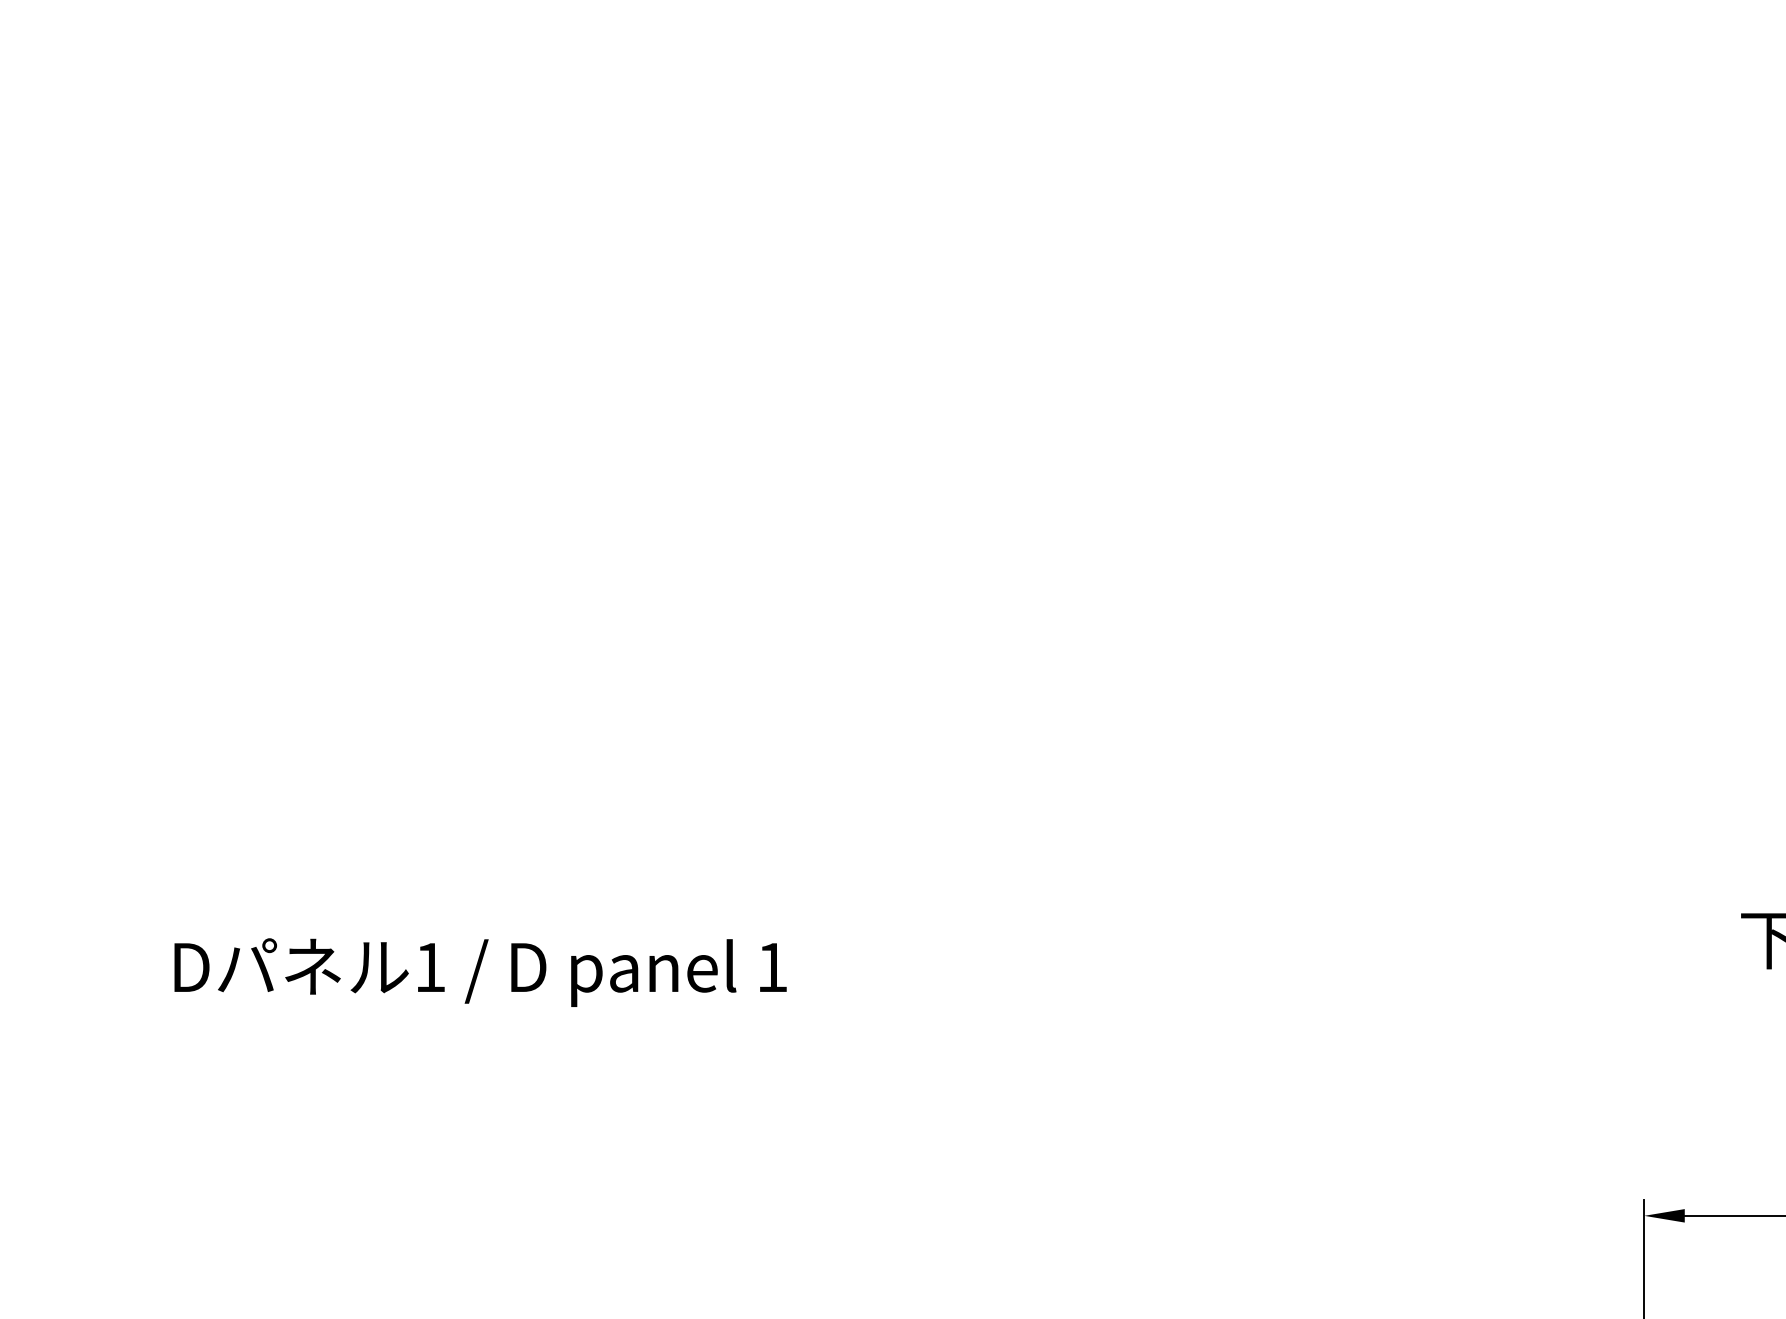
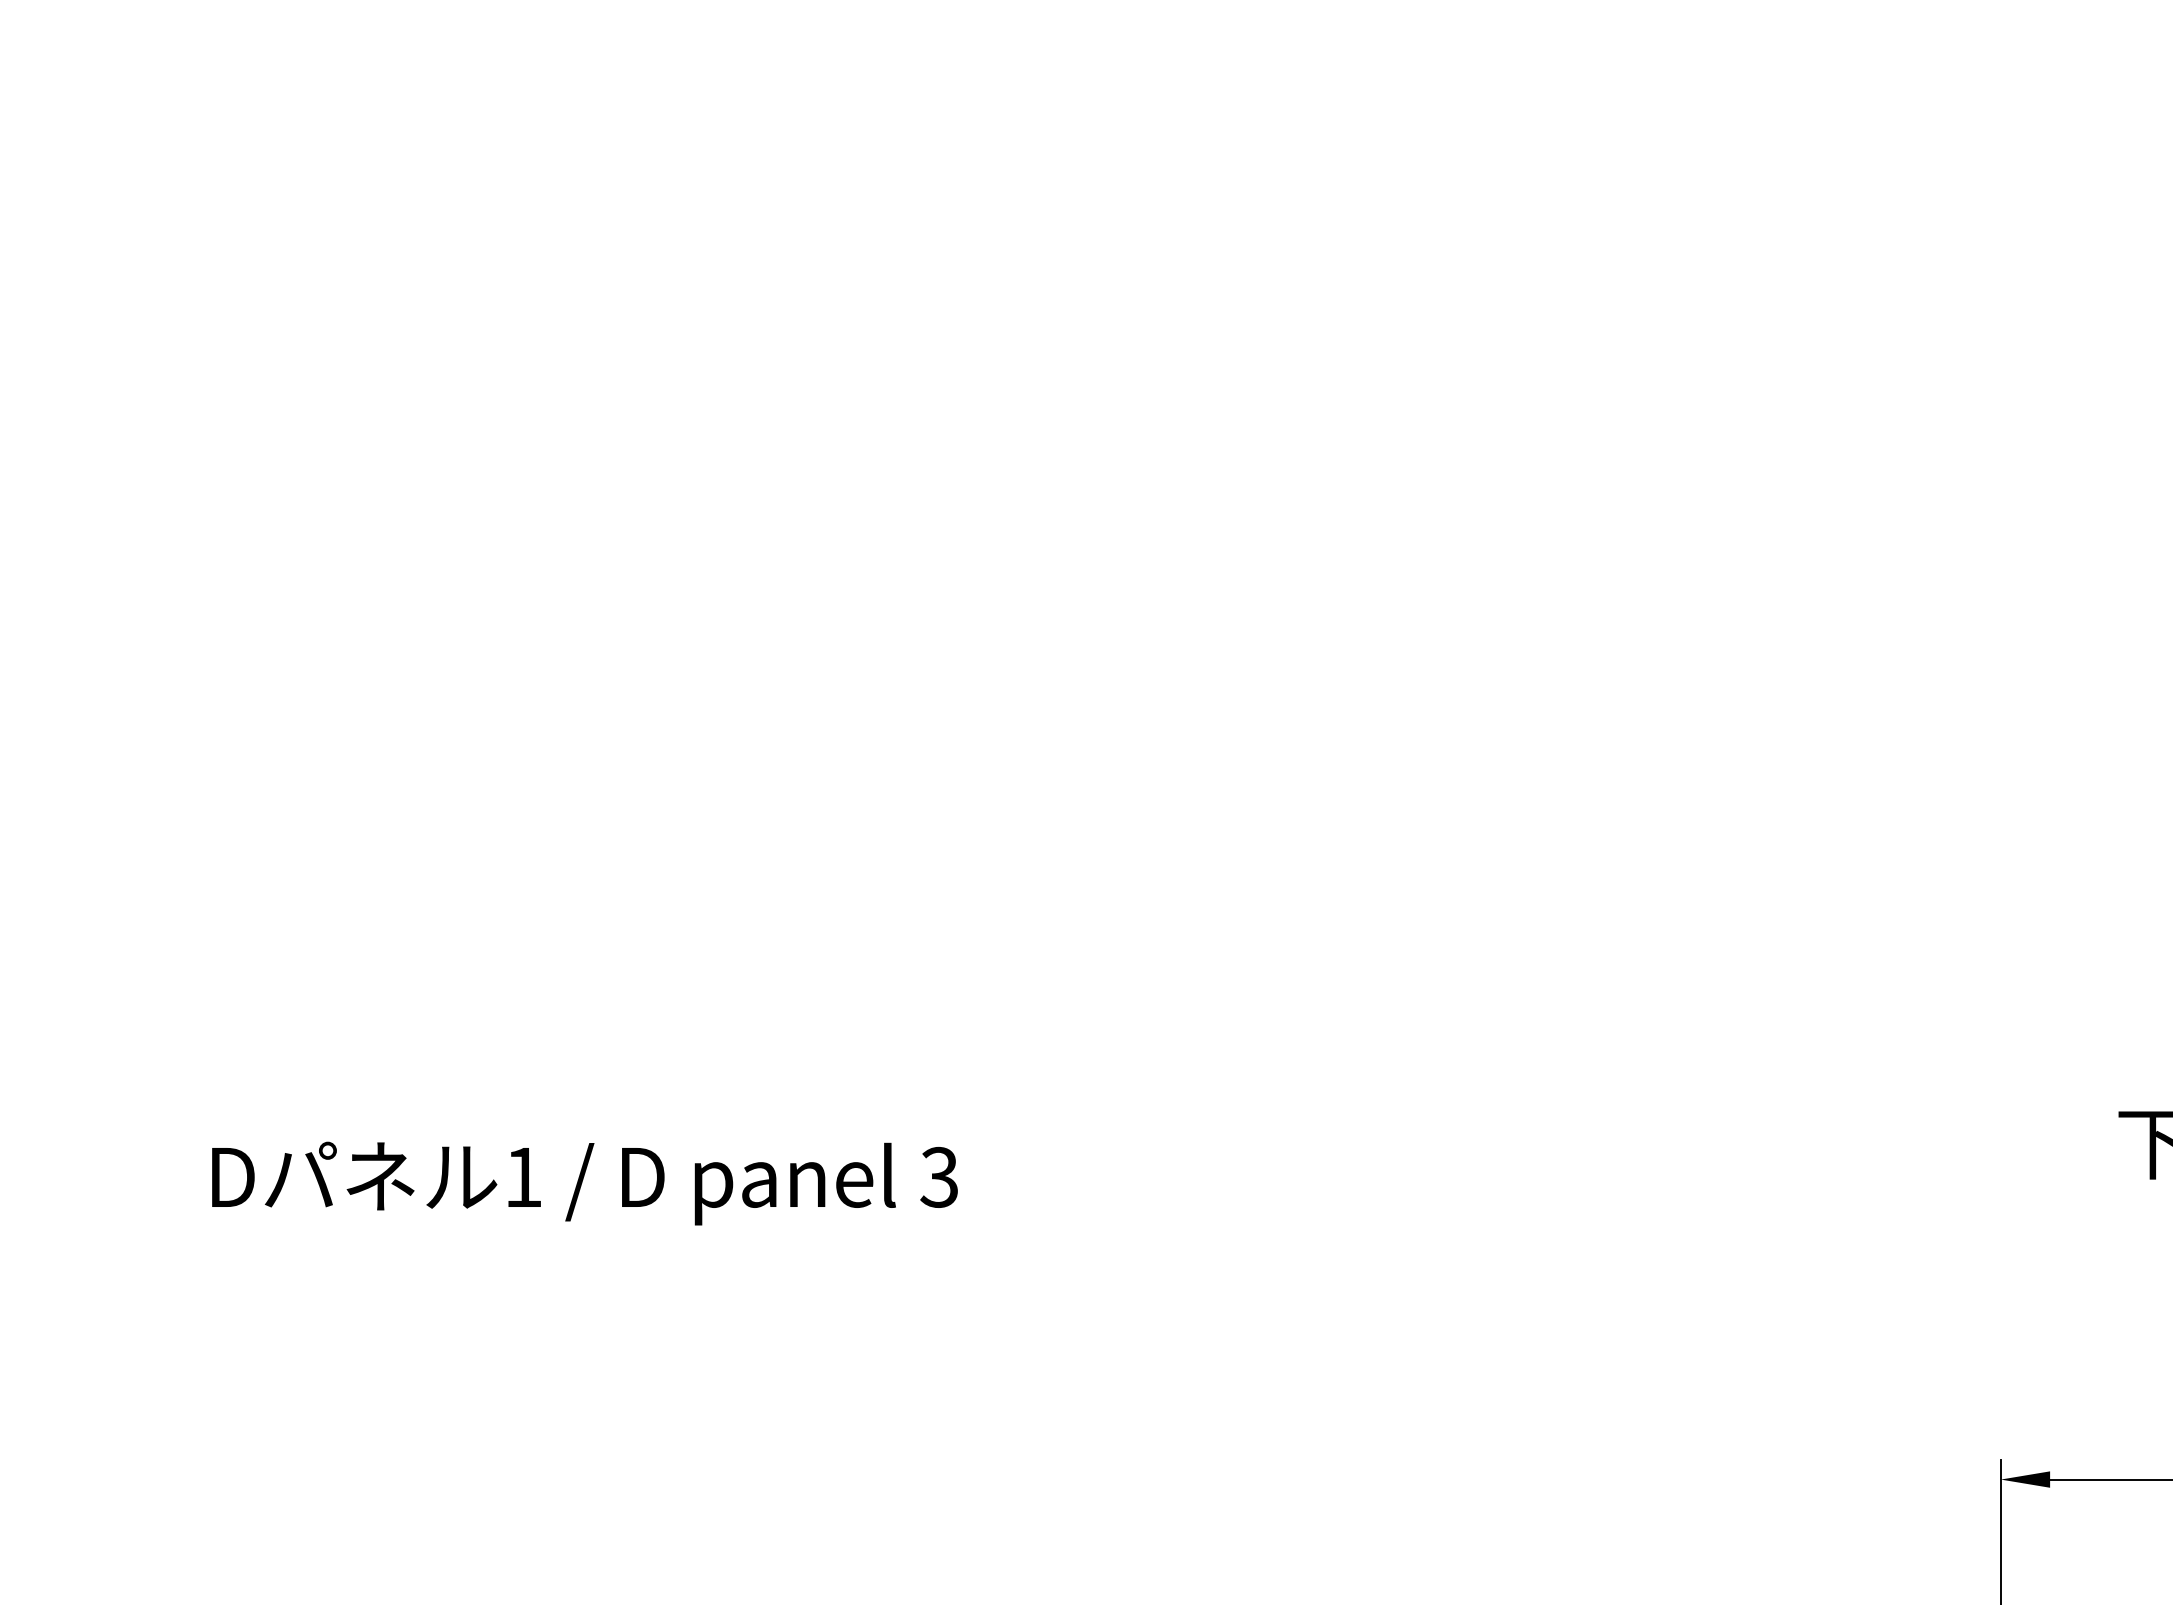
text: (771, 967) -> (938, 1177), 1 -> 3

